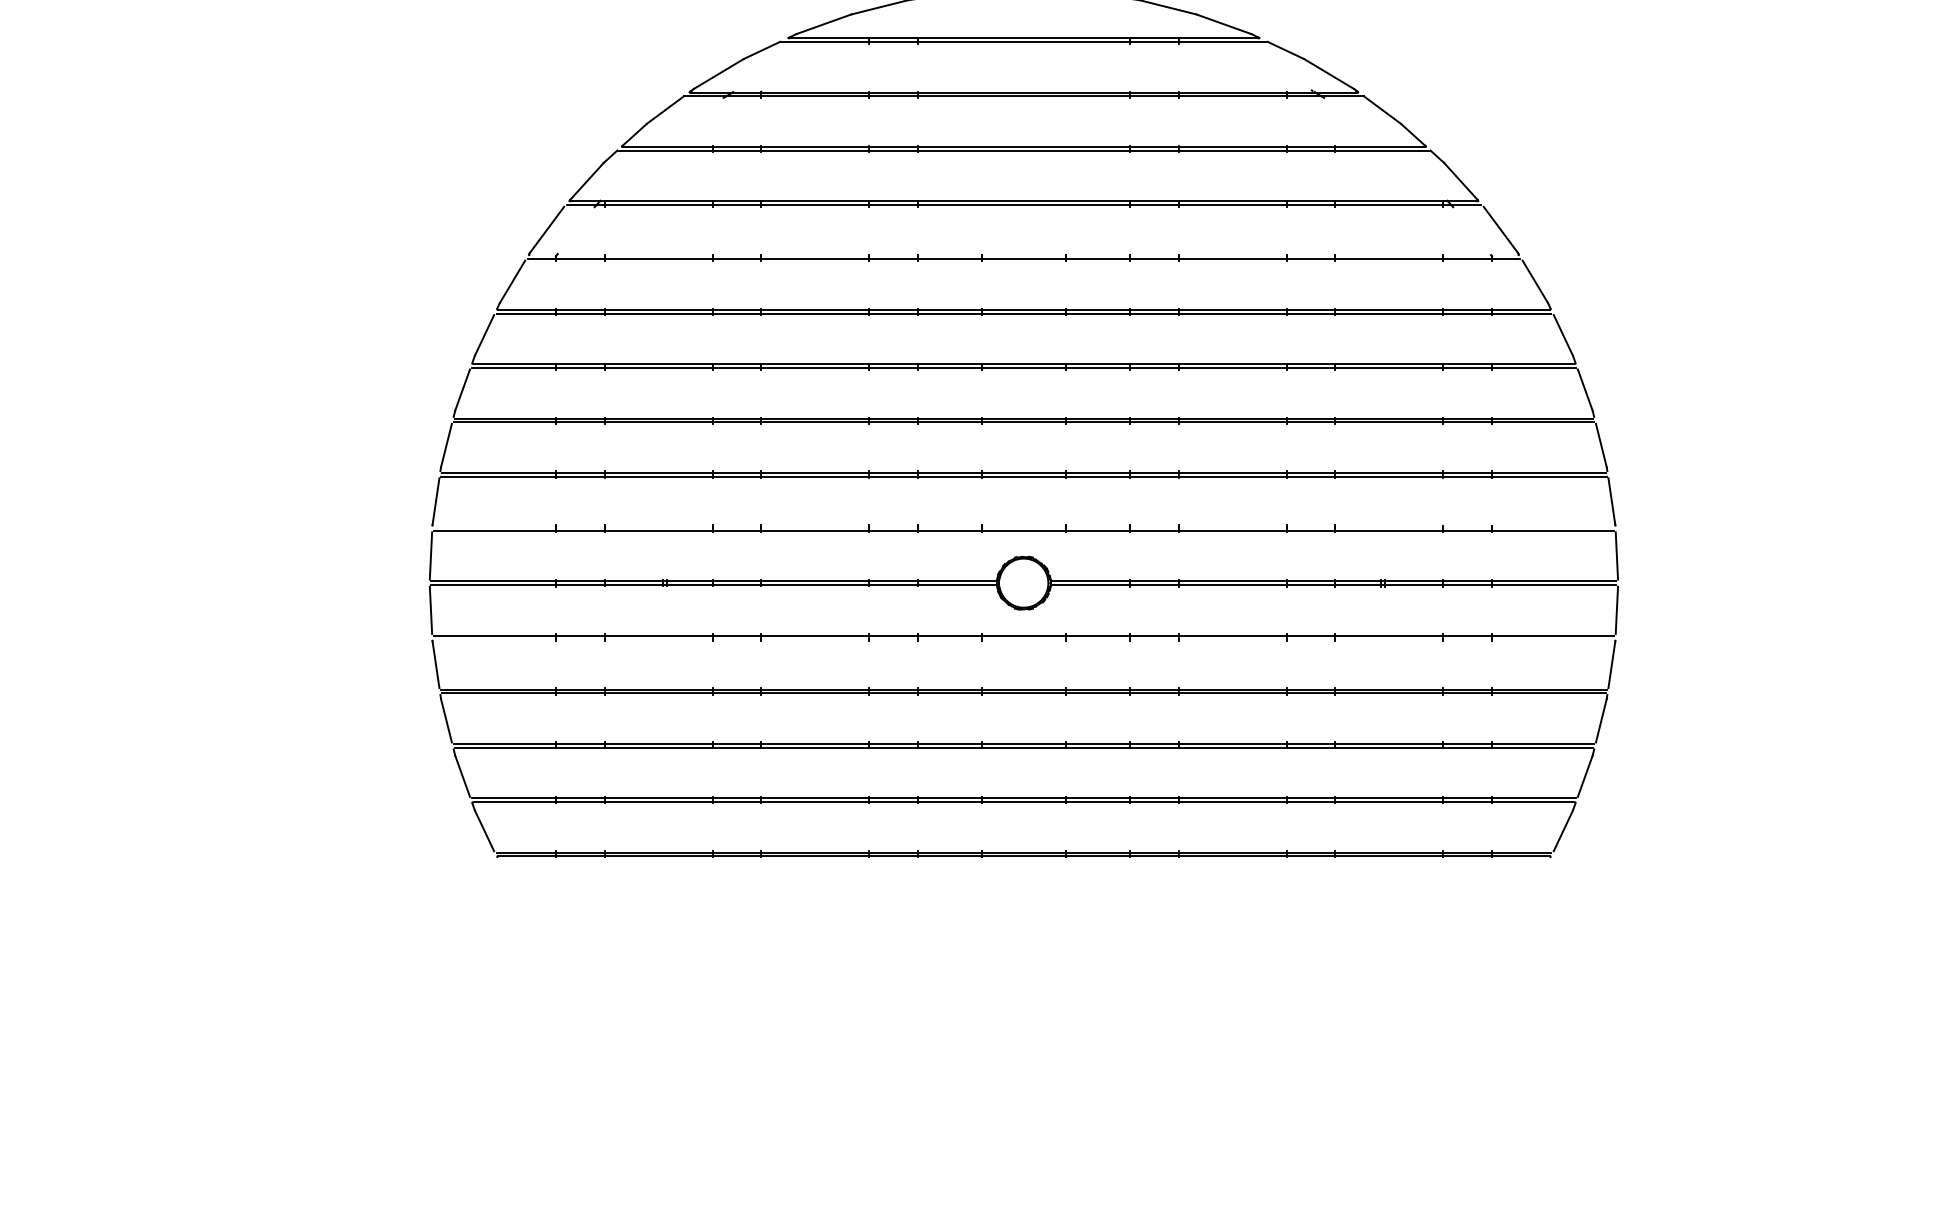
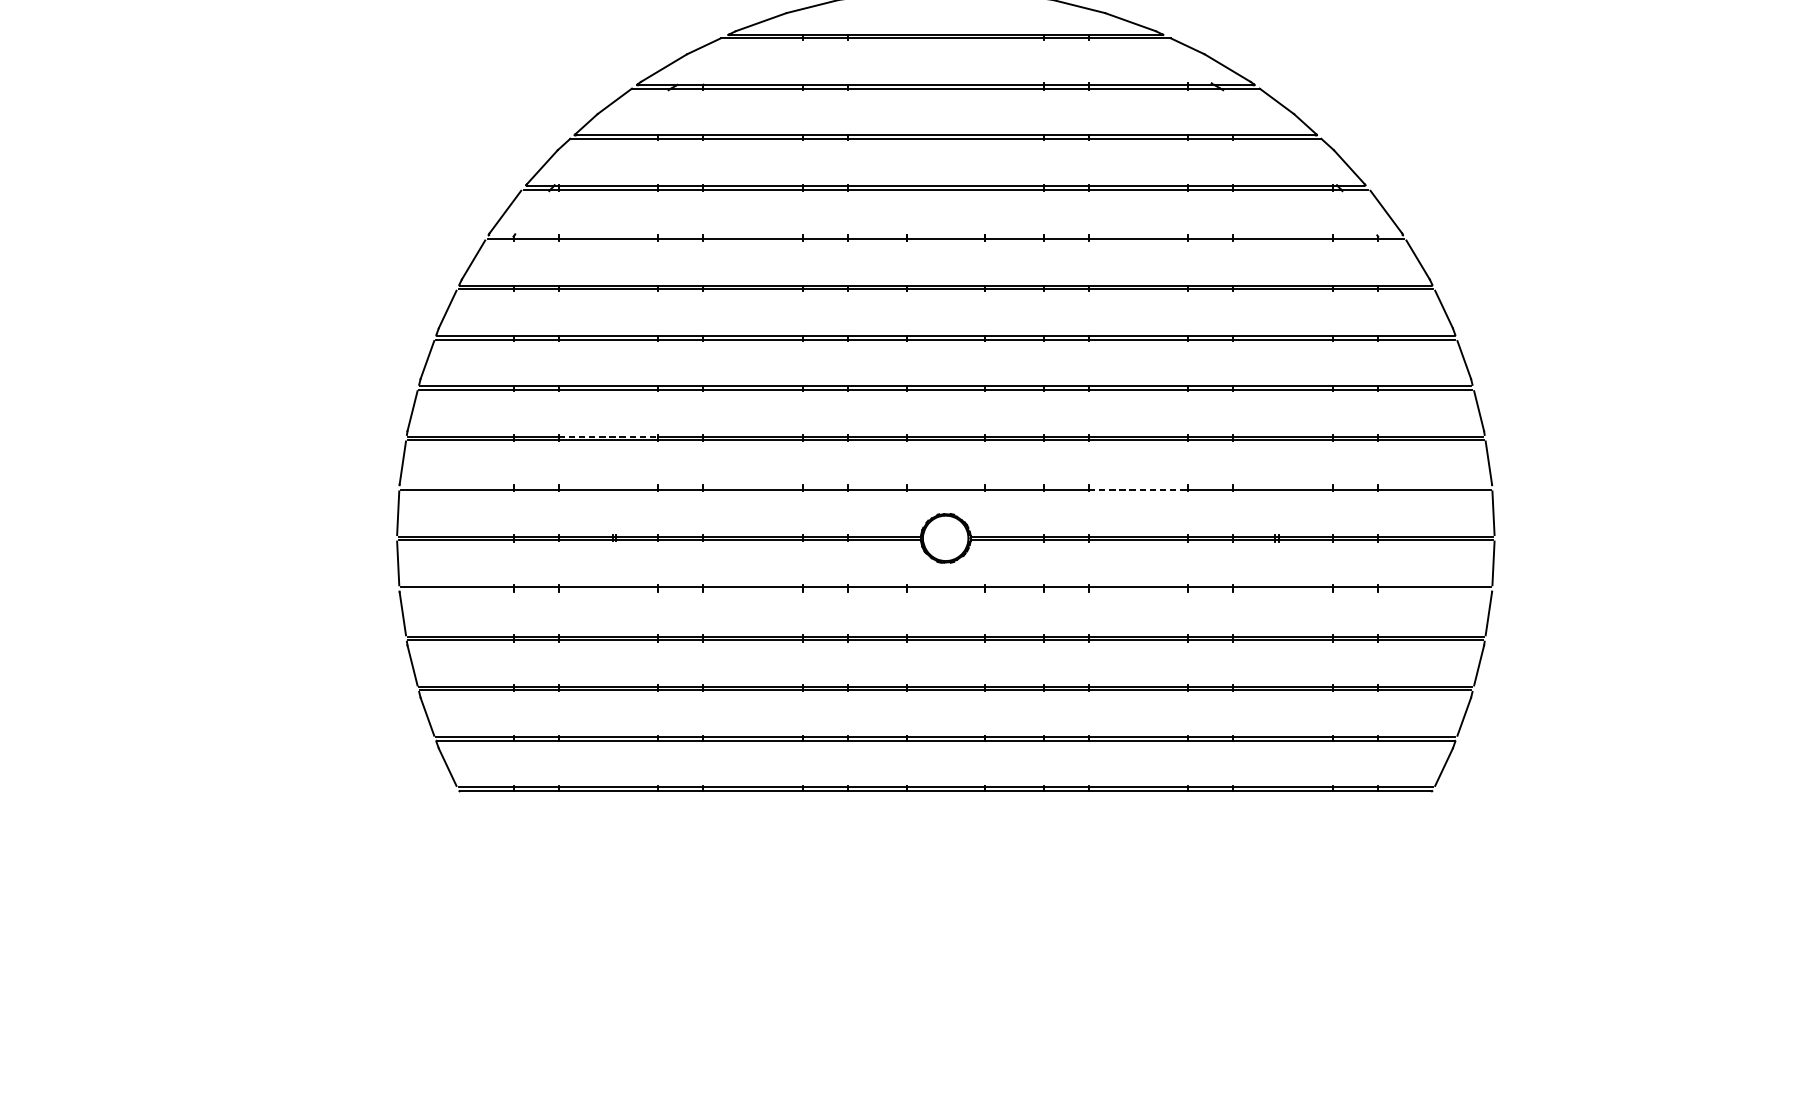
line: (658, 472) -> (608, 436), solid -> dashed
line: (1232, 530) -> (1138, 489), solid -> dashed

